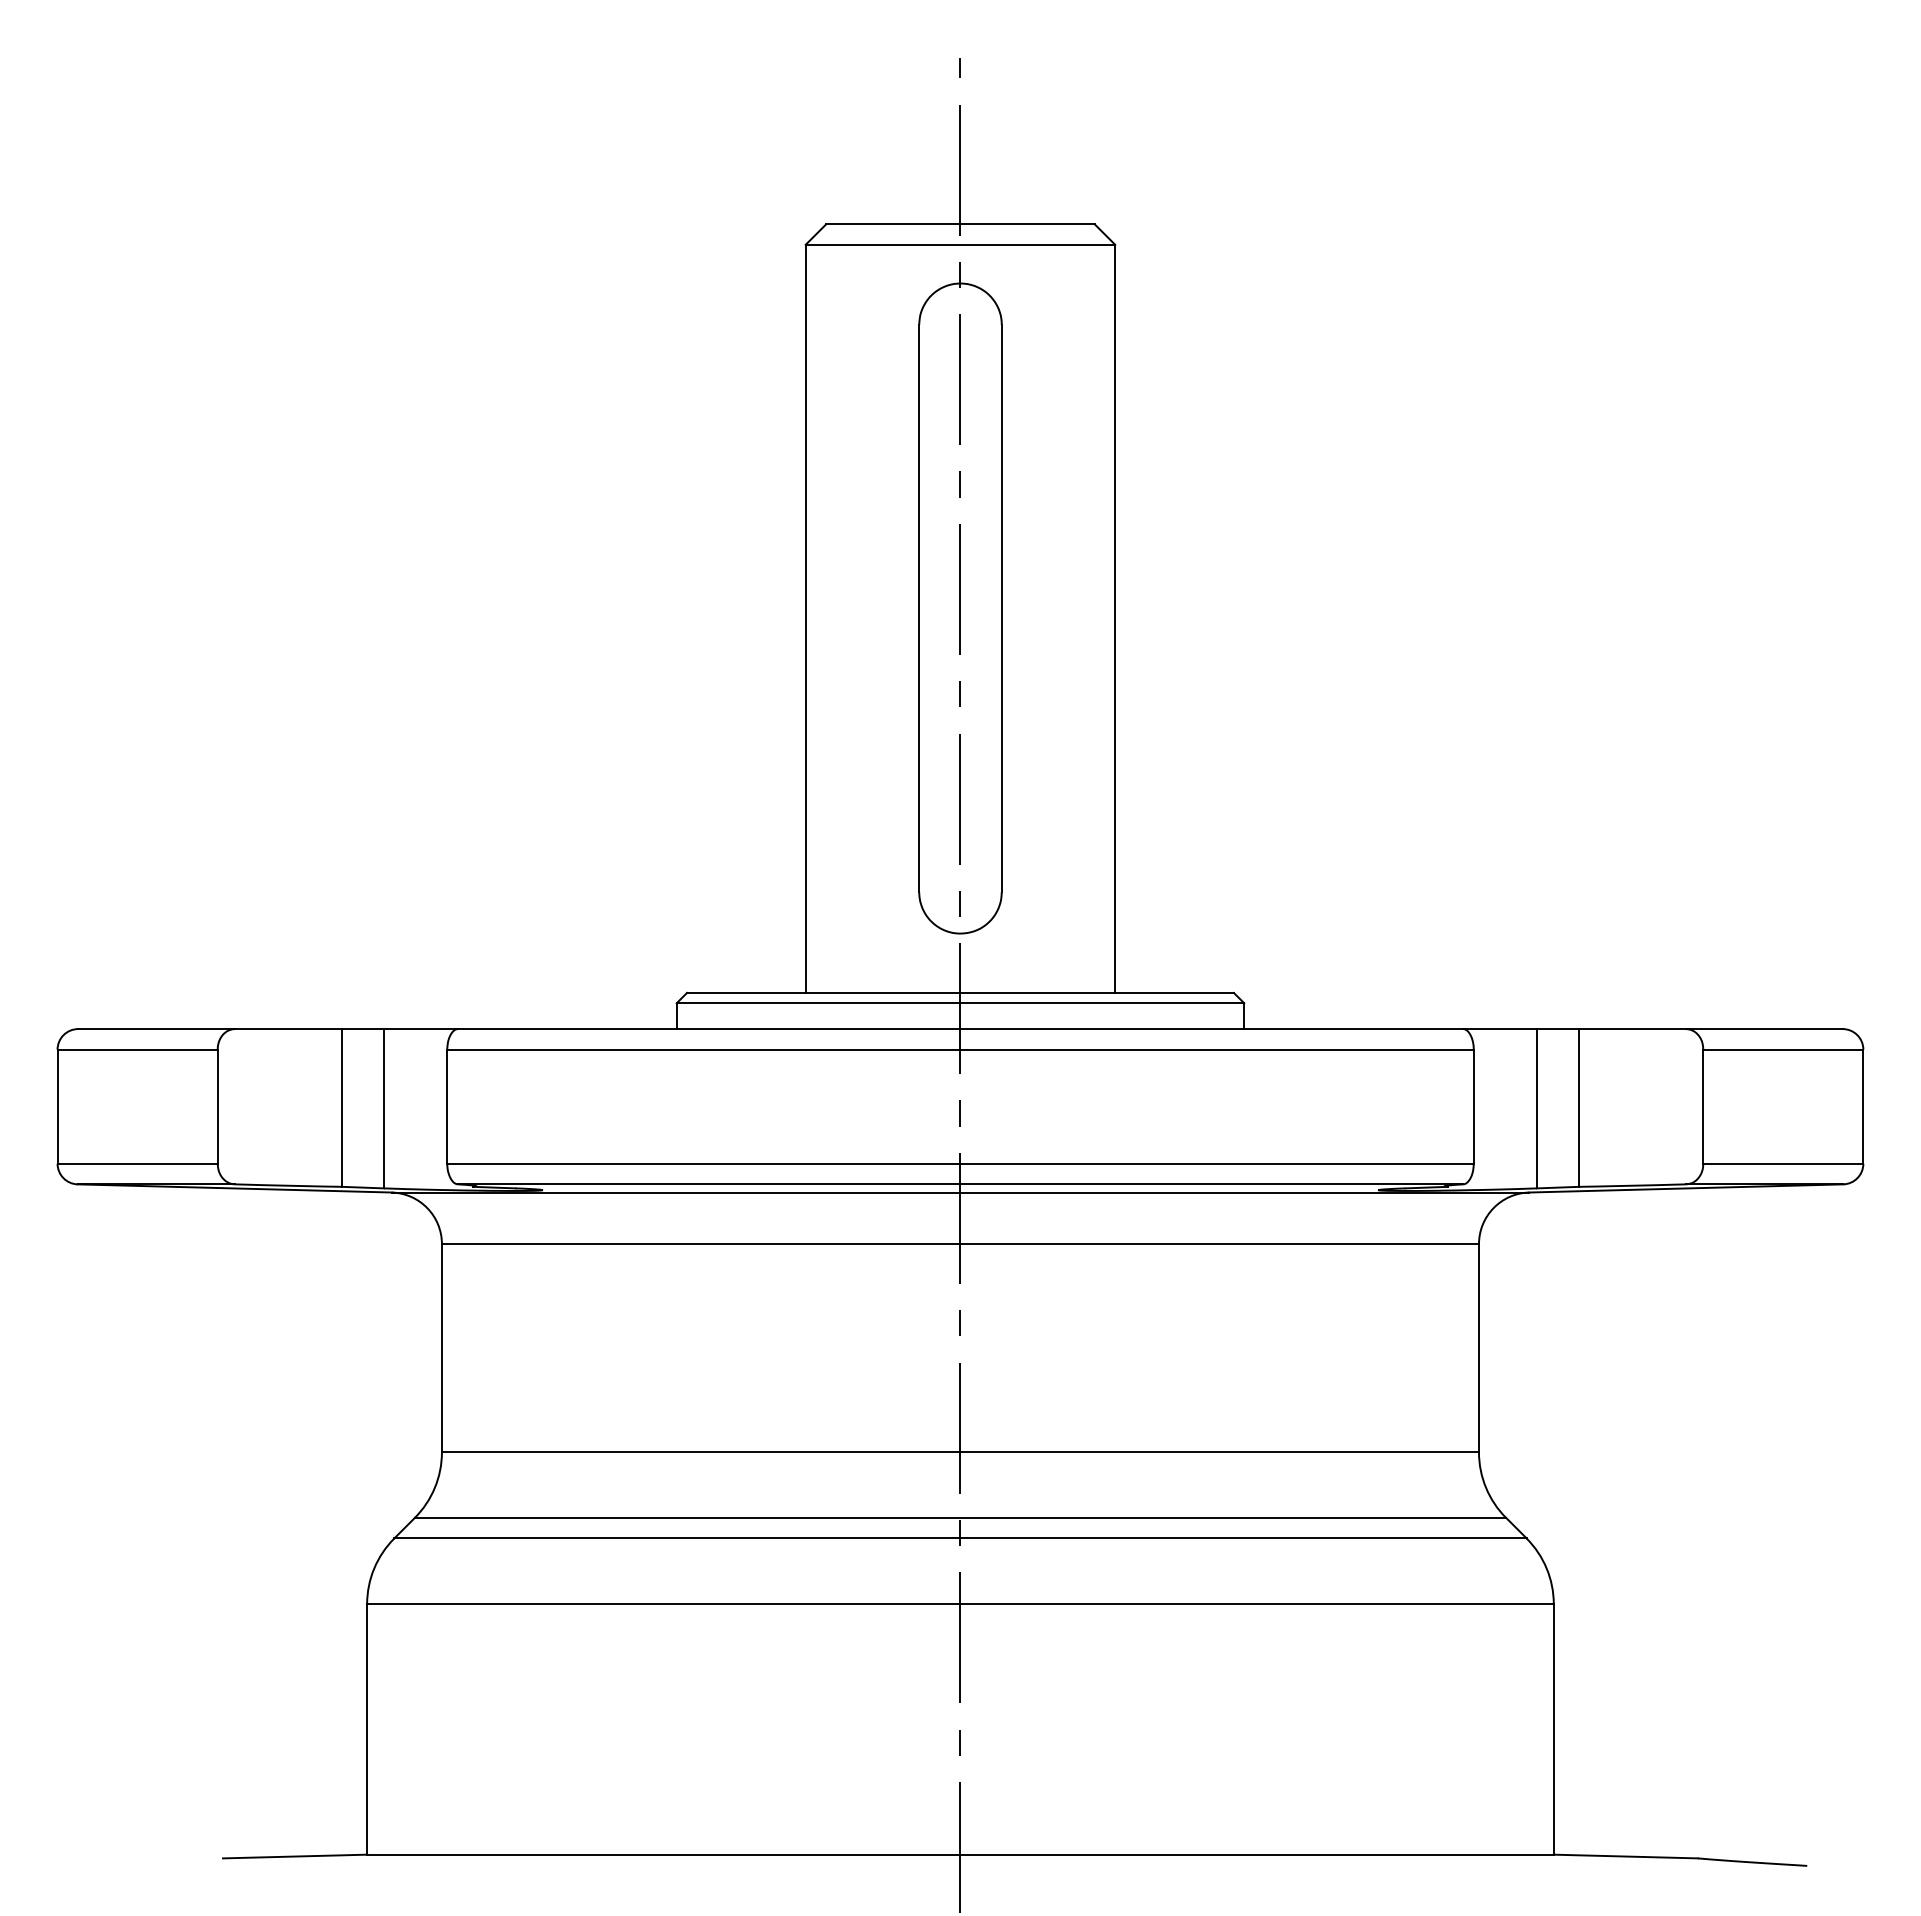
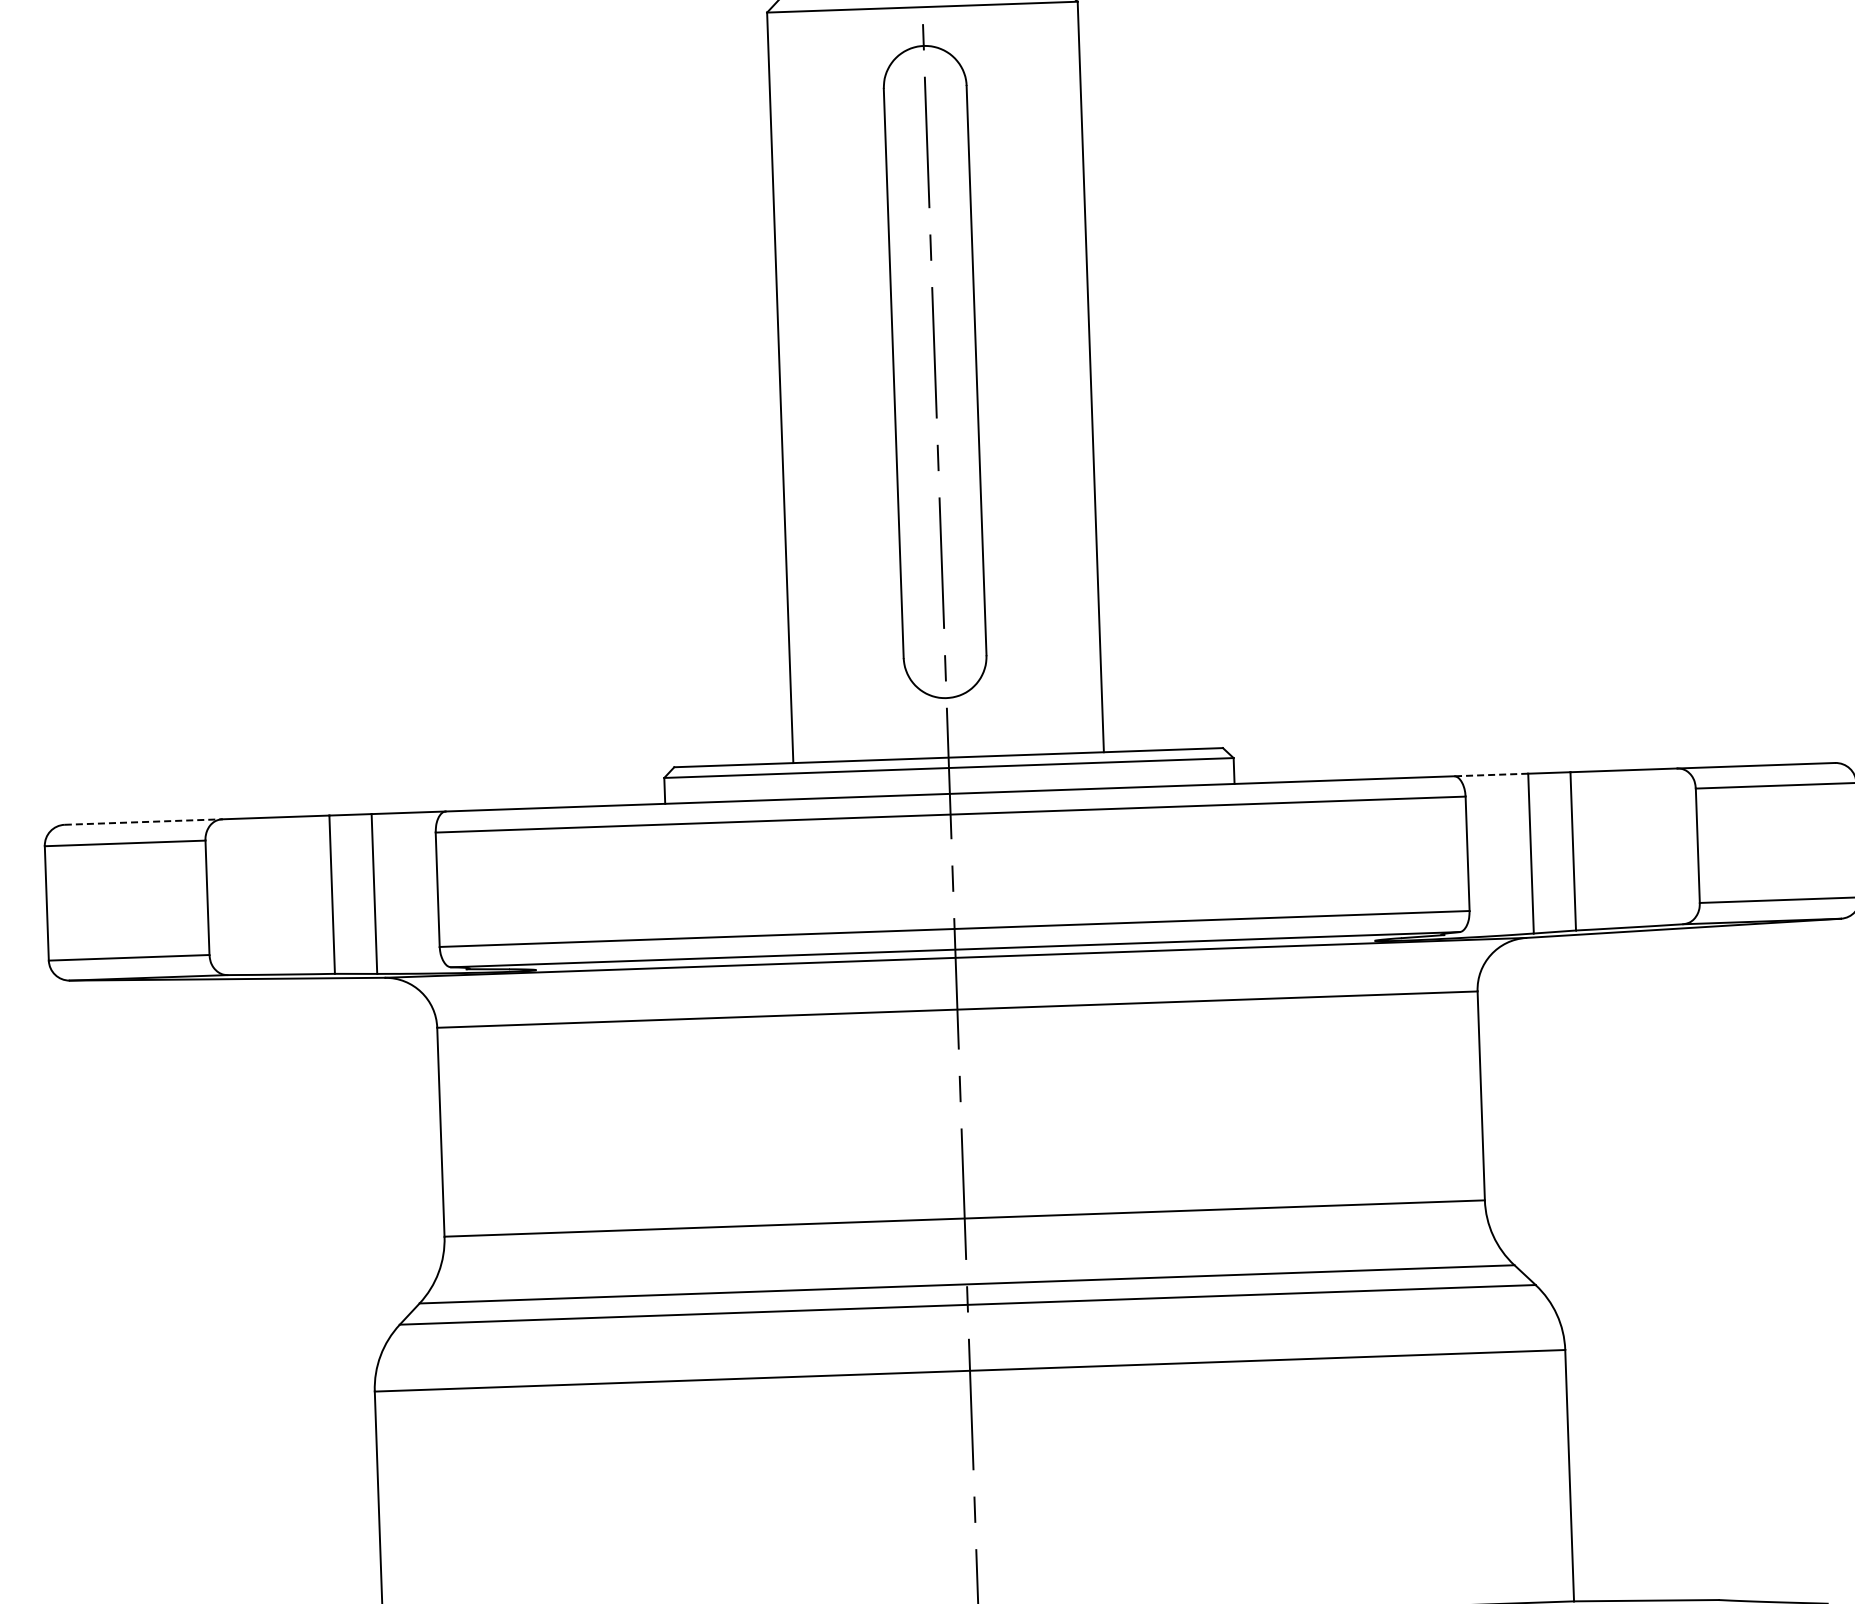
line: (156, 1029) -> (143, 822), solid -> dashed
line: (1500, 1029) -> (1491, 775), solid -> dashed

